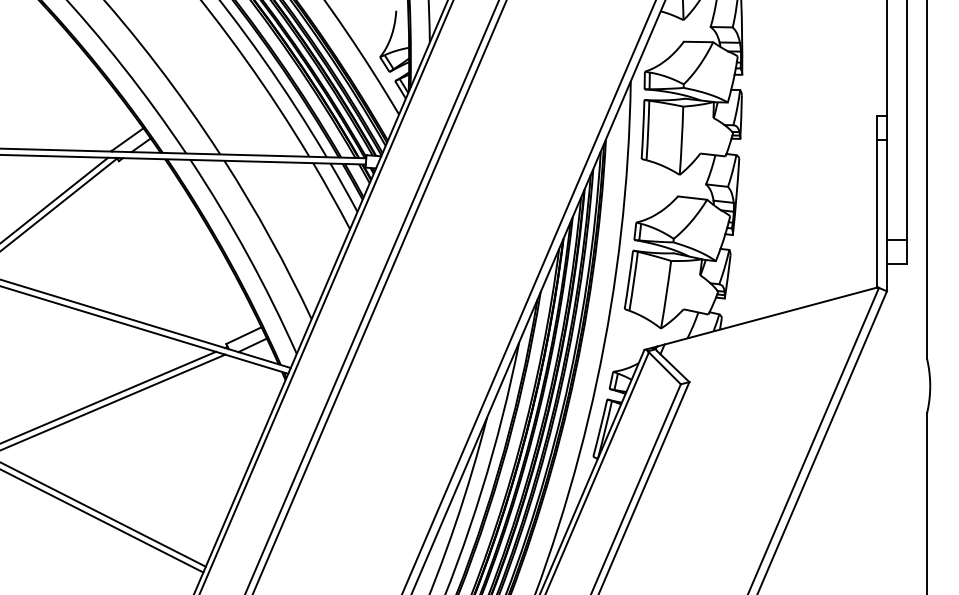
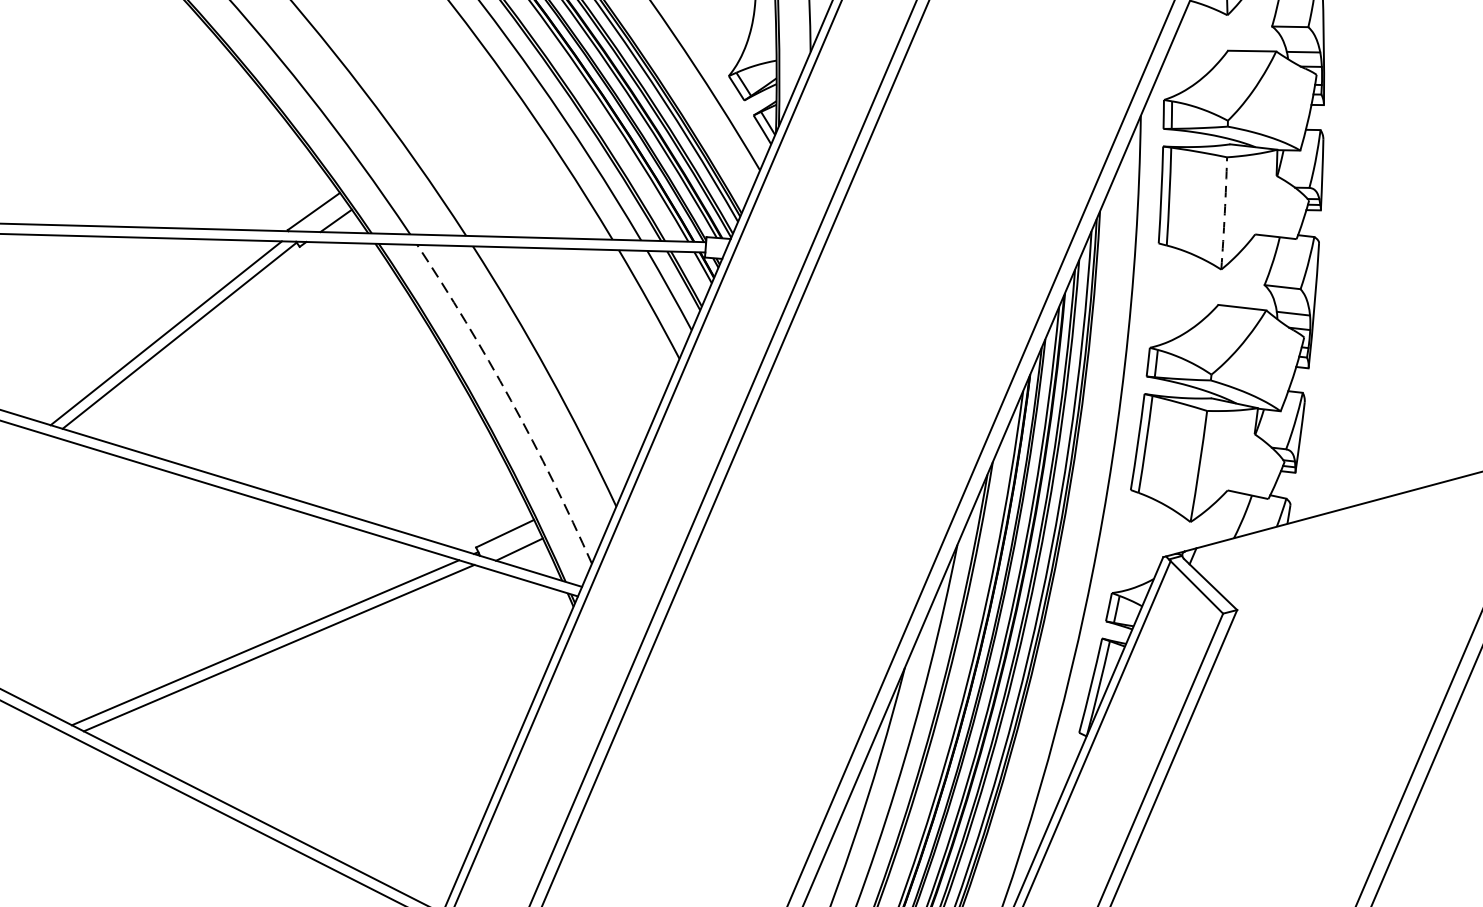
arc: (681, 140) -> (1224, 212), solid -> dashed
arc: (247, 254) -> (510, 400), solid -> dashed

